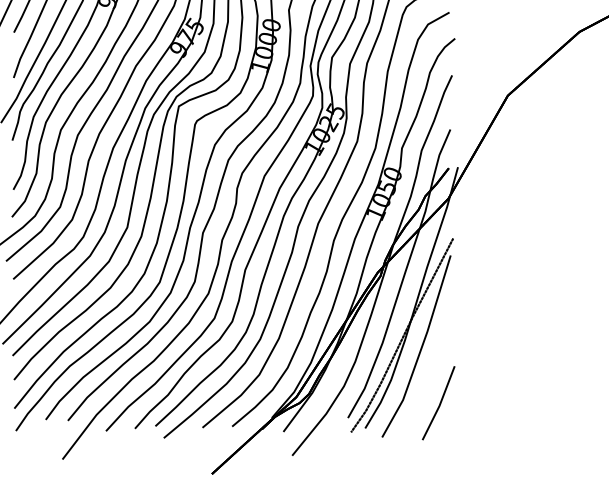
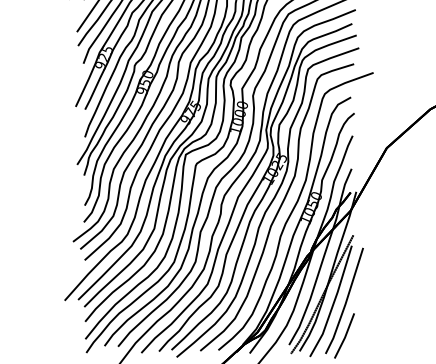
line: (440, 345) -> (345, 300), added

